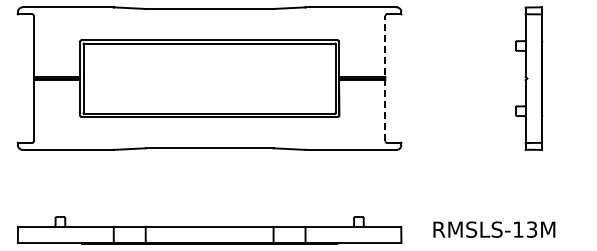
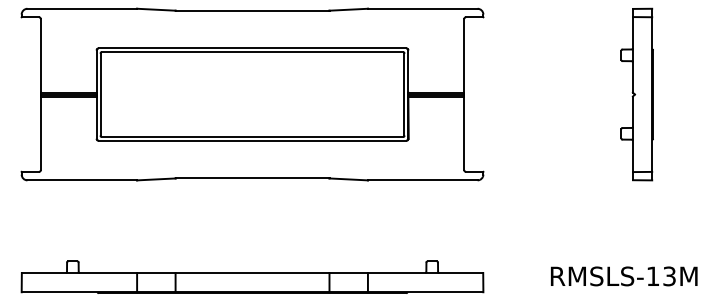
line: (385, 78) -> (464, 94), dashed -> solid
text: (494, 229) -> (624, 276), moved

